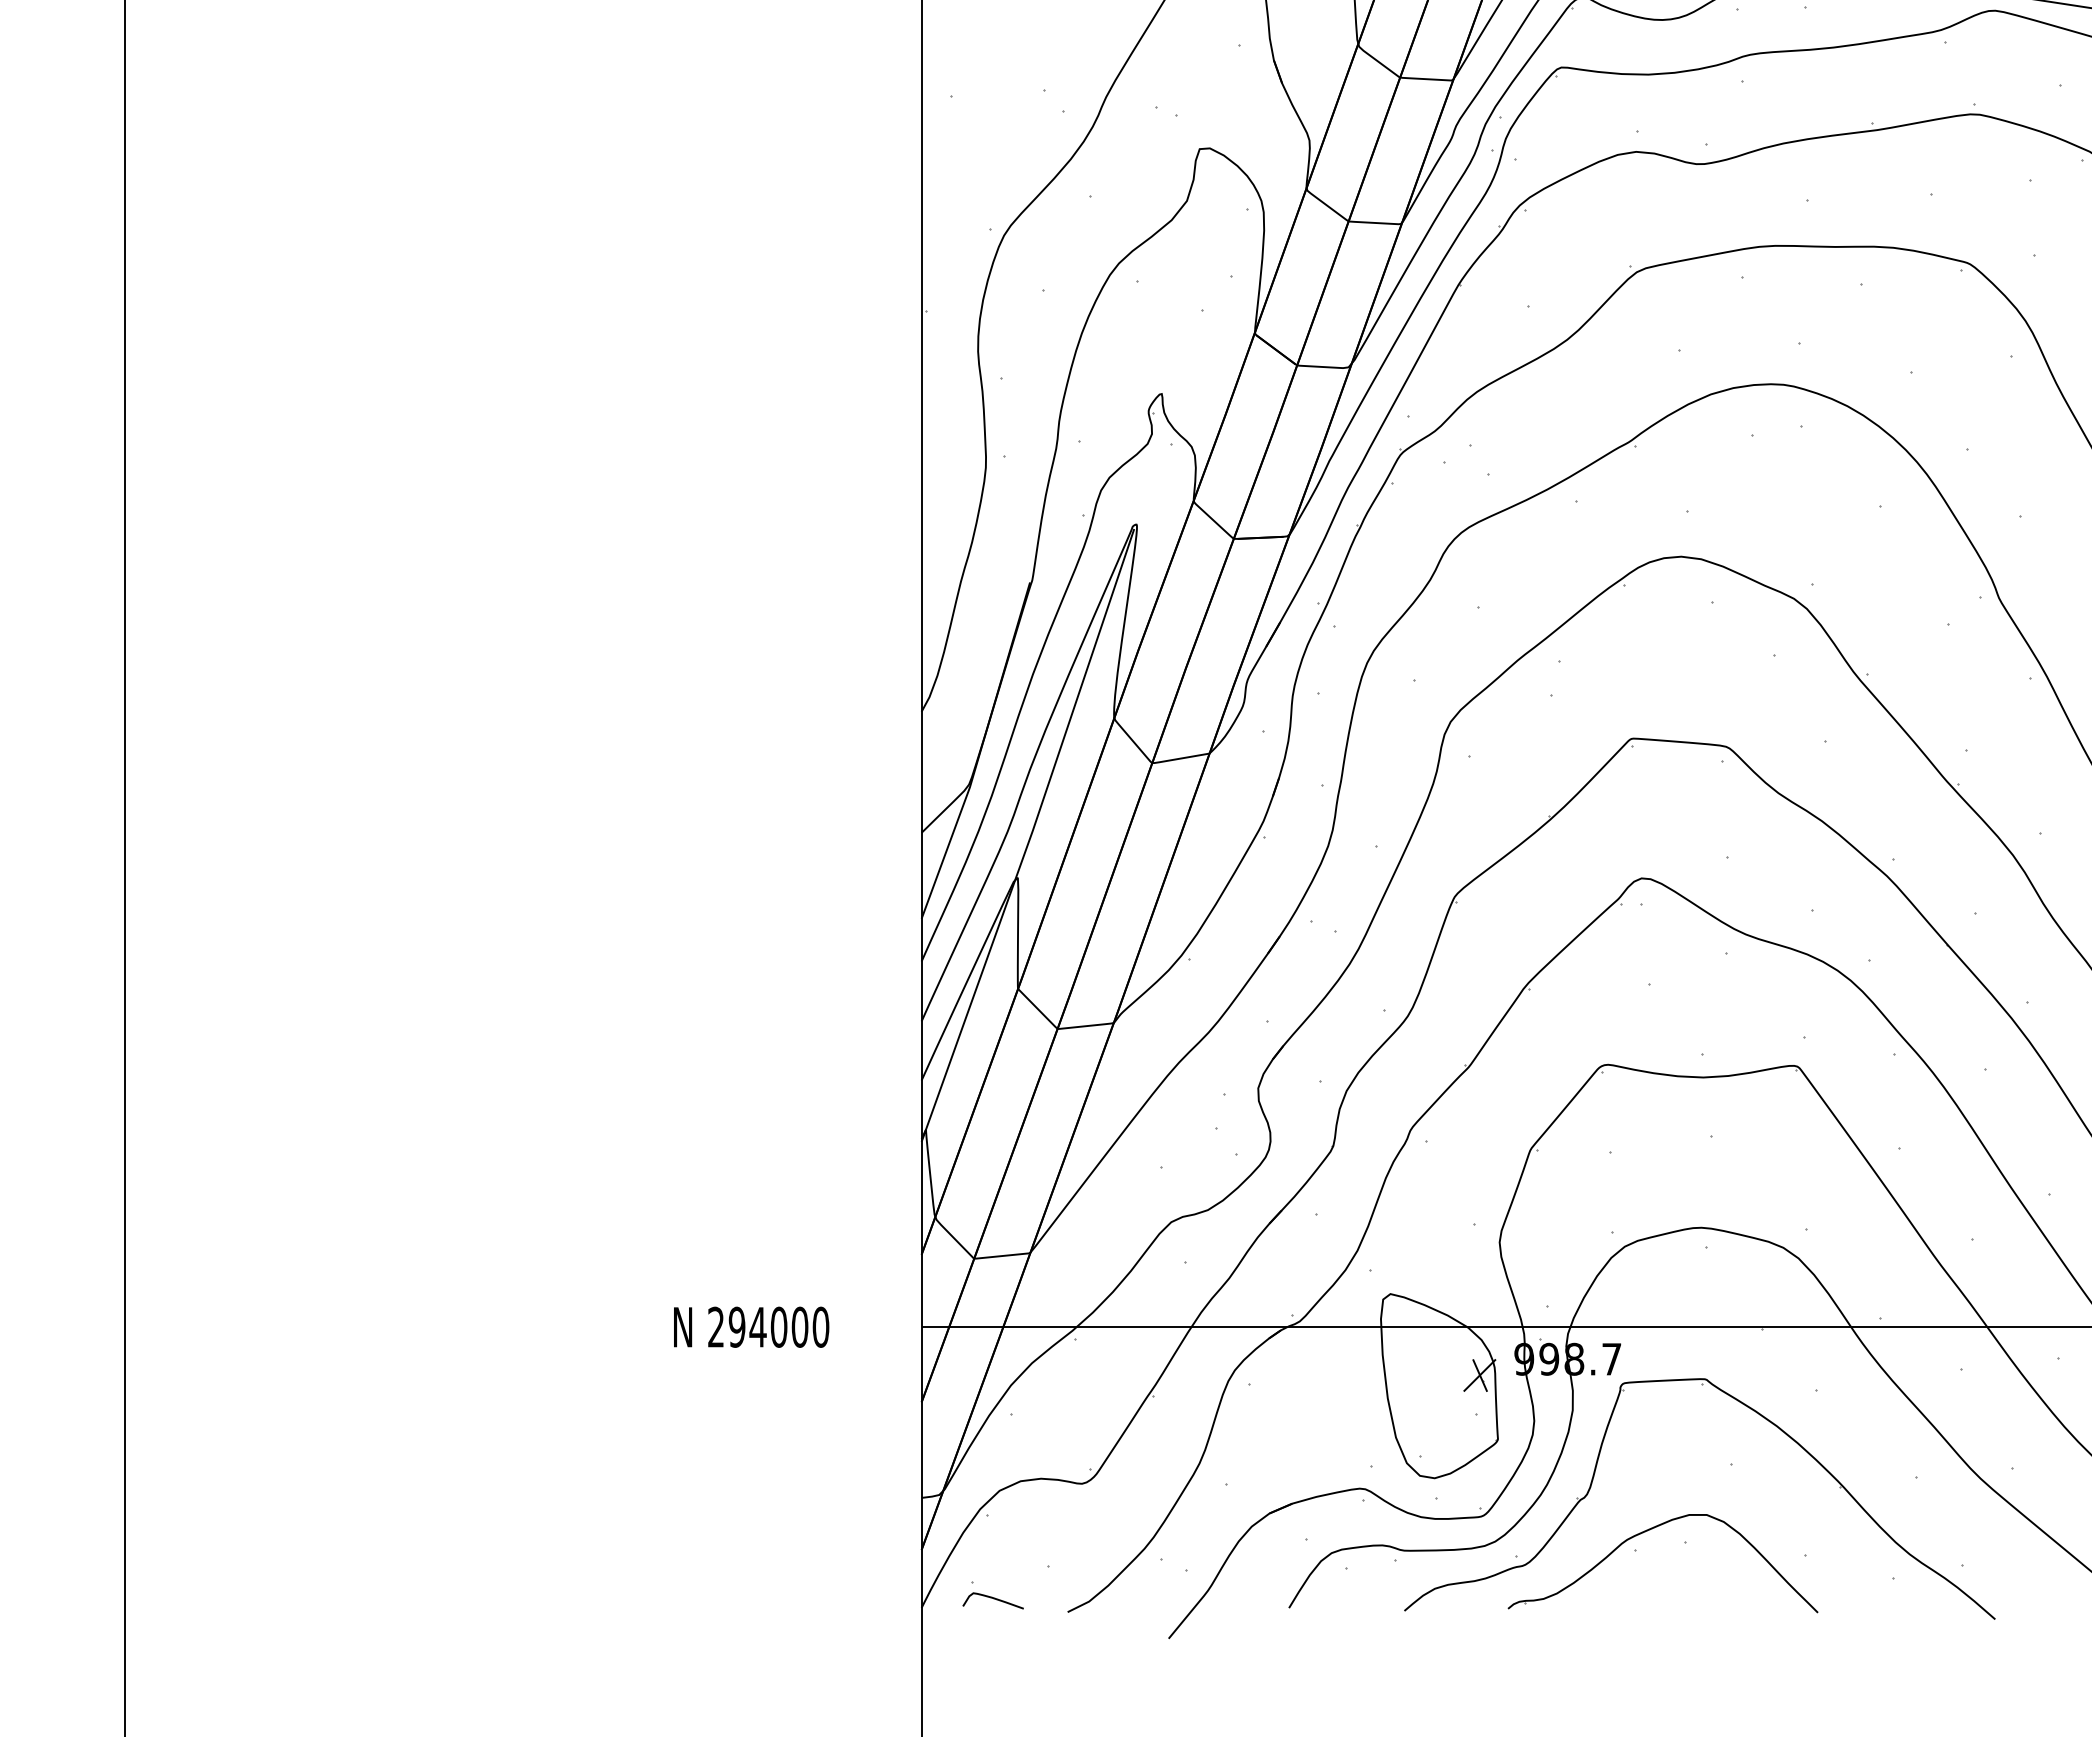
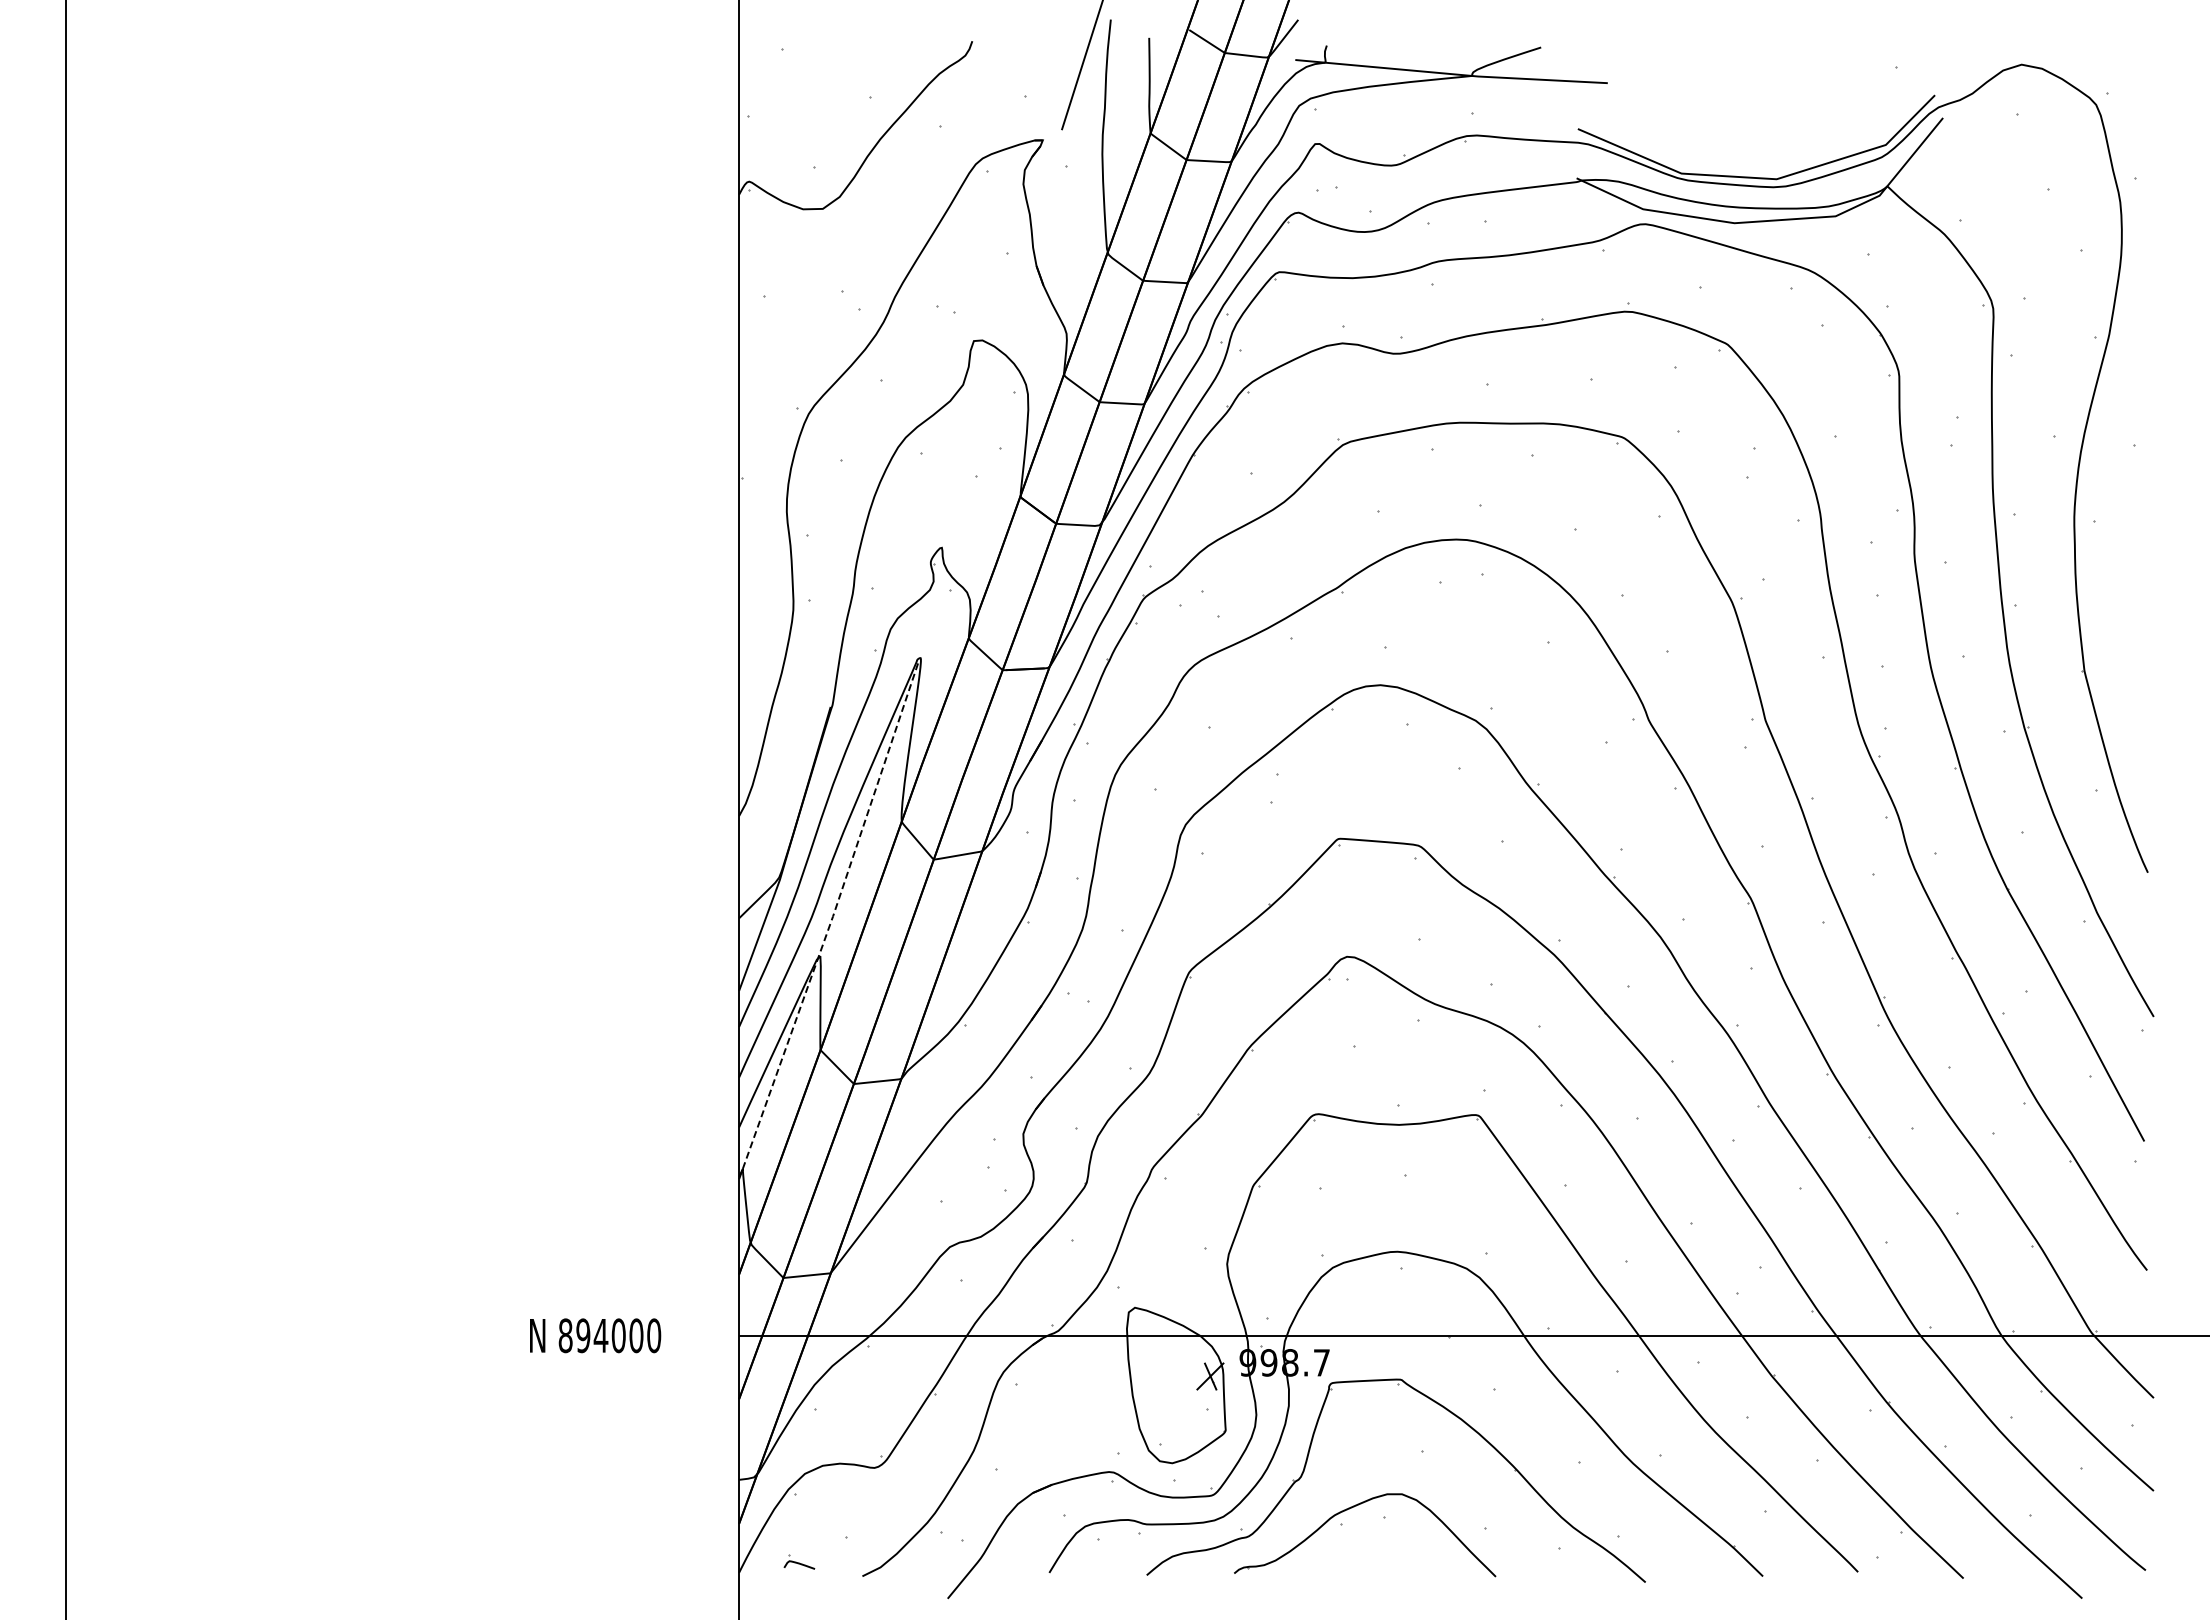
line: (1031, 835) -> (831, 920), solid -> dashed
text: (715, 1326) -> (565, 1335), 294000 -> 894000
part: (993, 1595) -> (799, 1562), size x0.6

